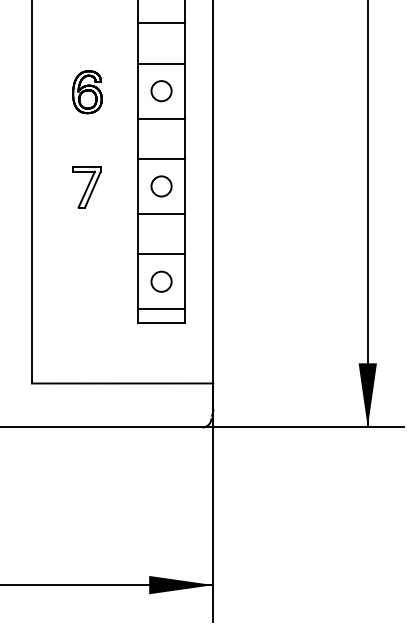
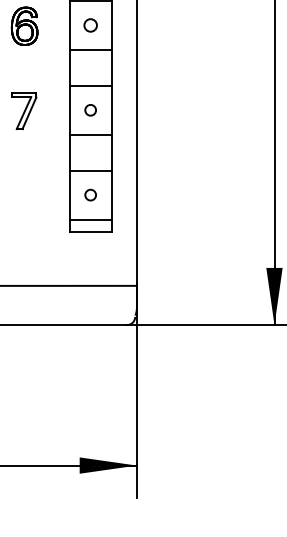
circle: (161, 91) -> (90, 25), size x0.7
circle: (161, 186) -> (90, 110), size x0.6
circle: (161, 281) -> (90, 195), size x0.6

